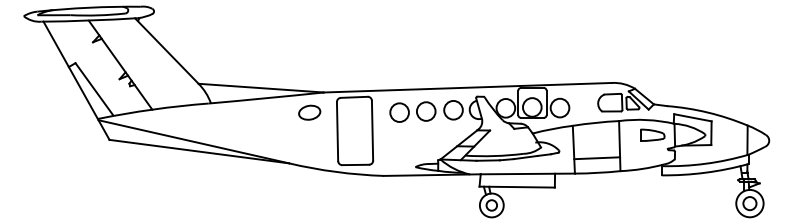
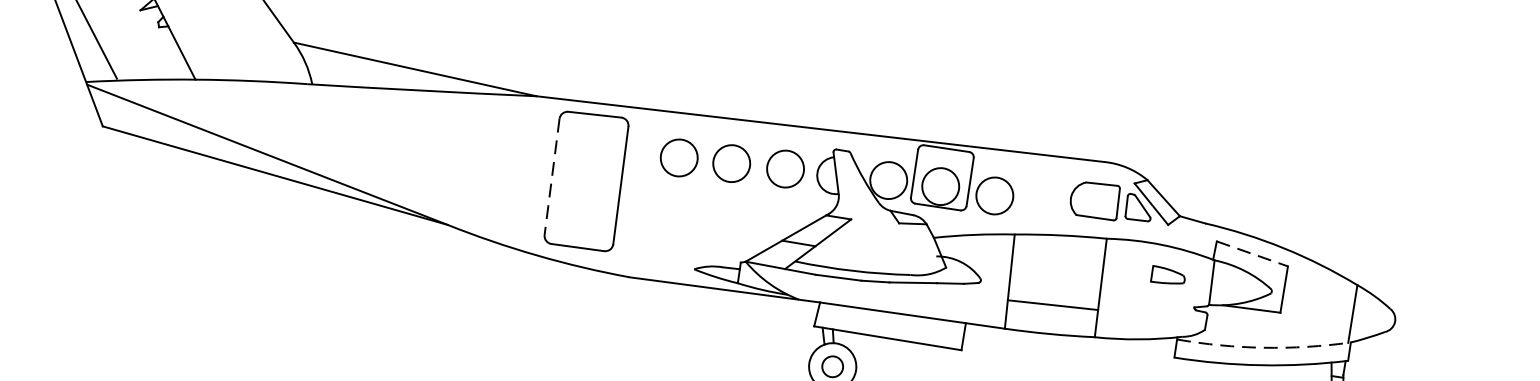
part: (309, 112) -> (502, 131), removed
line: (693, 117) -> (1253, 253), solid -> dashed
line: (337, 131) -> (551, 176), solid -> dashed
part: (652, 134) -> (1168, 274), size x0.7
arc: (705, 163) -> (1263, 347), solid -> dashed

